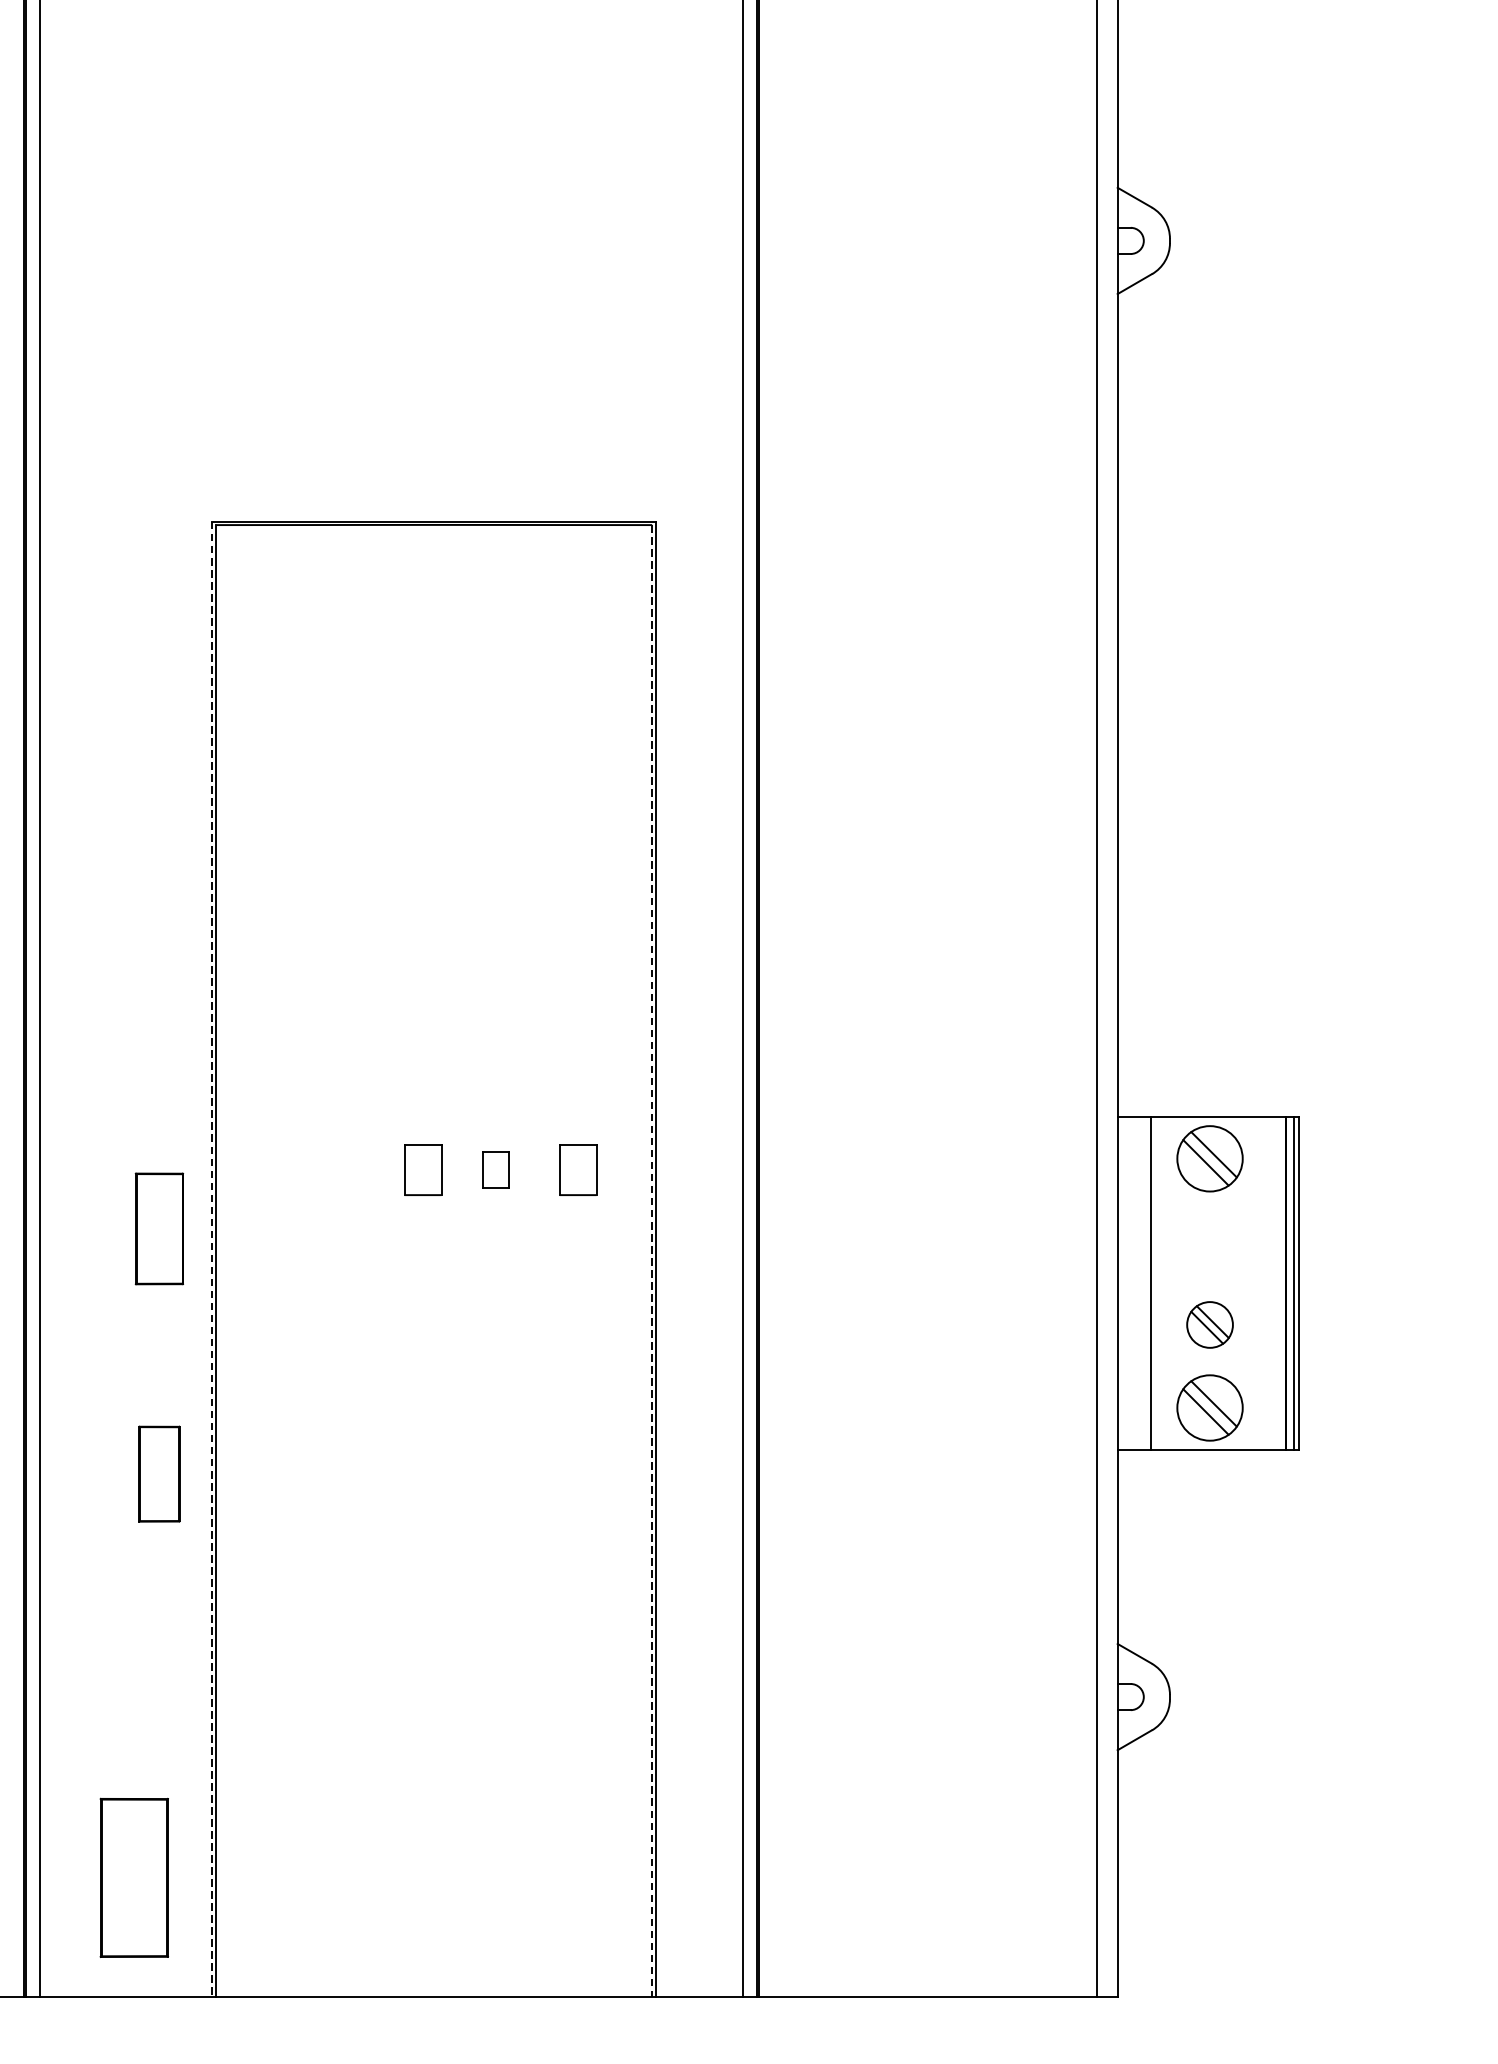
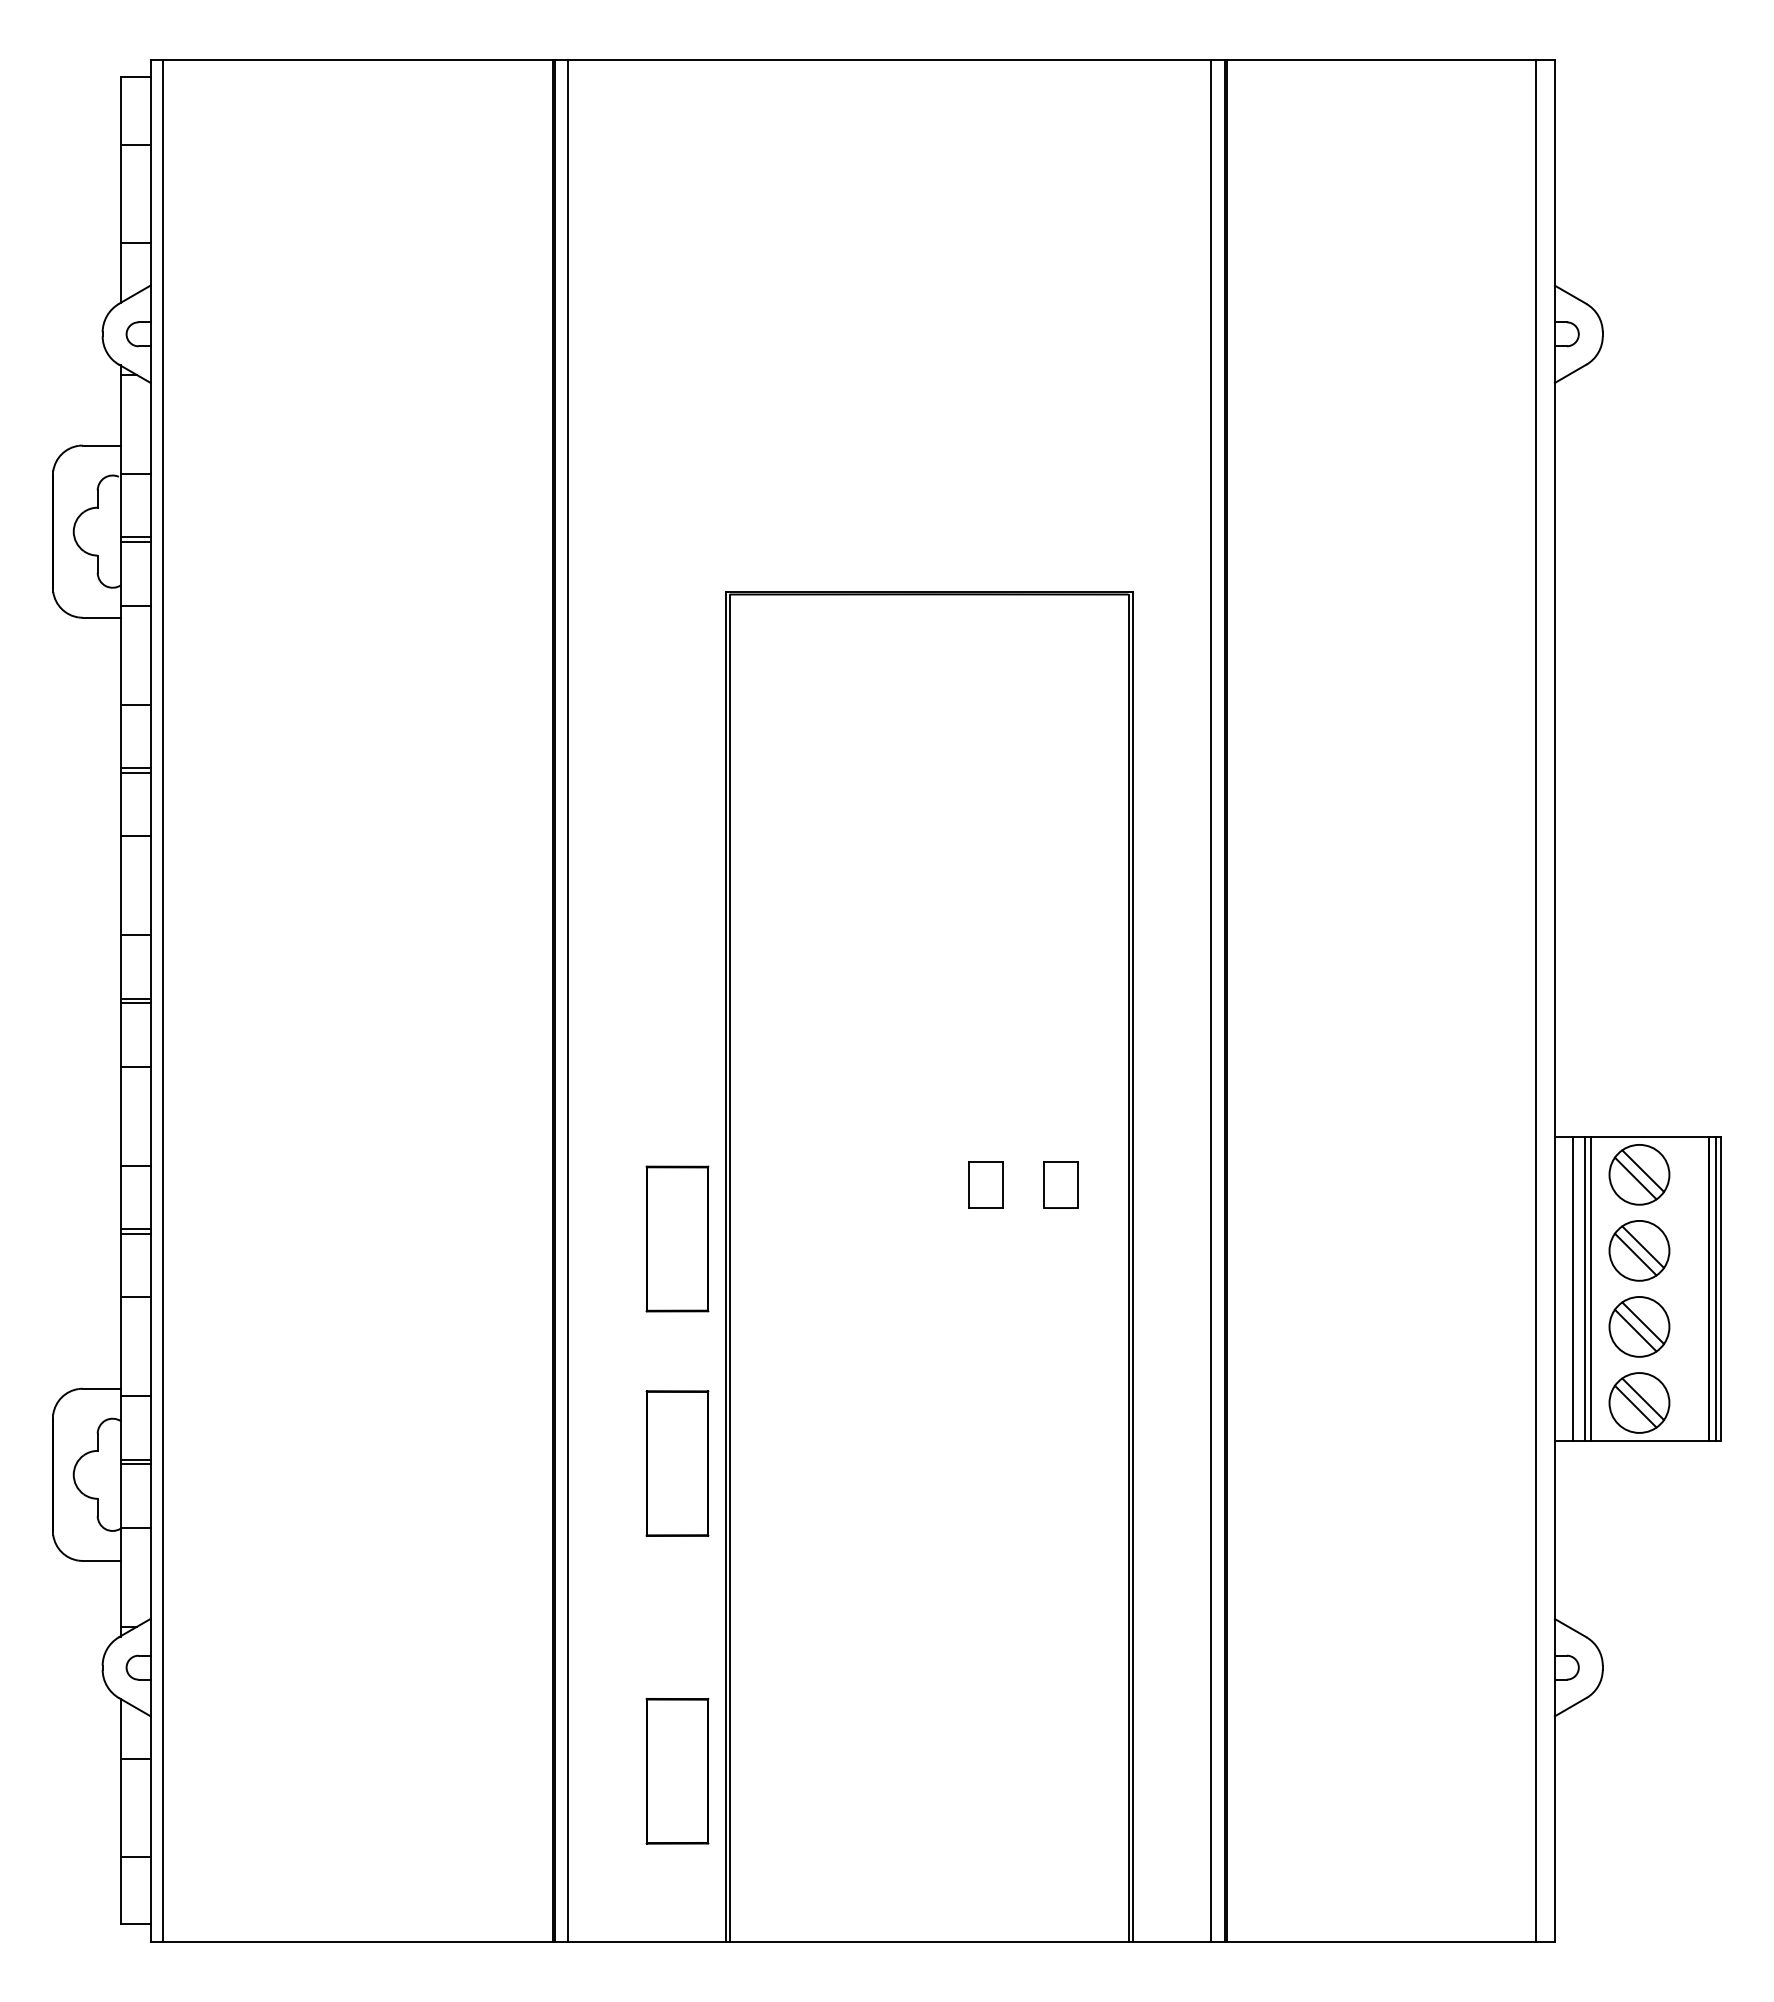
part: (422, 1169) -> (918, 1184), removed
part: (495, 1169) -> (985, 1184), size x1.43
part: (159, 1228) -> (677, 1238), size x1.43
part: (1210, 1241) -> (1639, 1250), added
line: (211, 1260) -> (725, 1267), dashed -> solid
line: (652, 1261) -> (1128, 1268), dashed -> solid
line: (1136, 1282) -> (1572, 1288), added
line: (1156, 1282) -> (1590, 1288), added
part: (1210, 1324) -> (1639, 1326), size x1.43
part: (159, 1474) -> (677, 1463), size x1.67
part: (134, 1877) -> (677, 1770), moved

